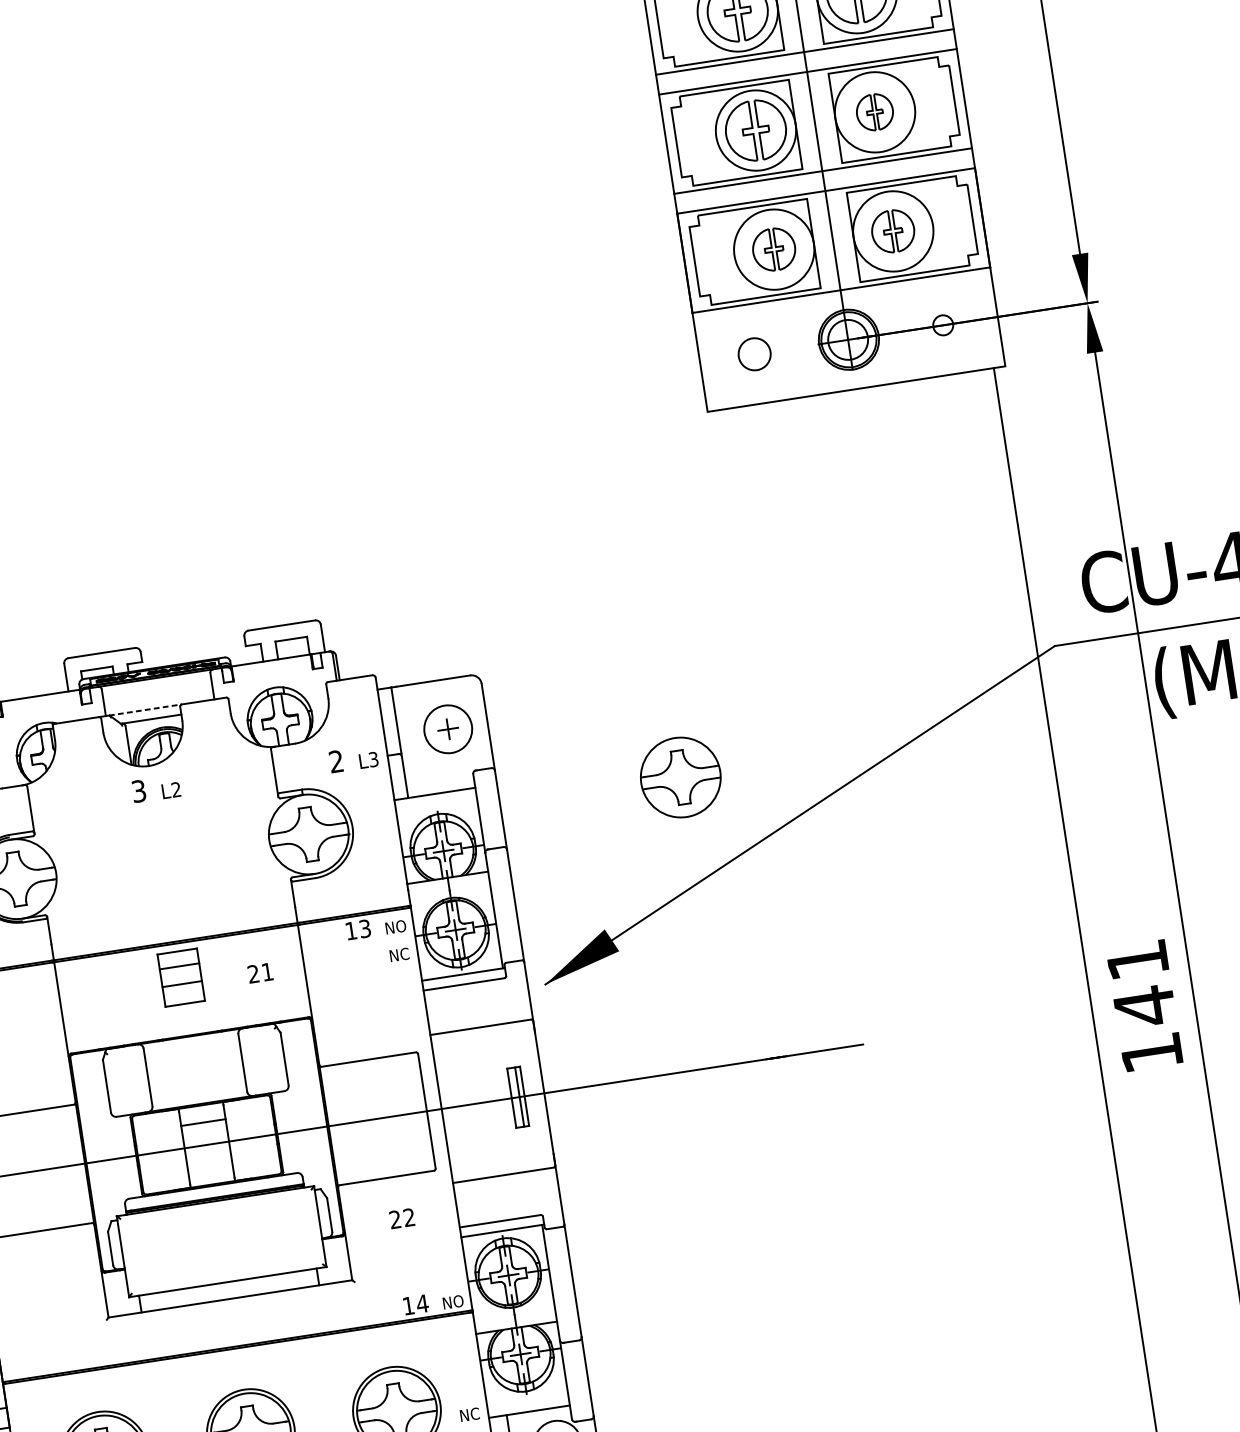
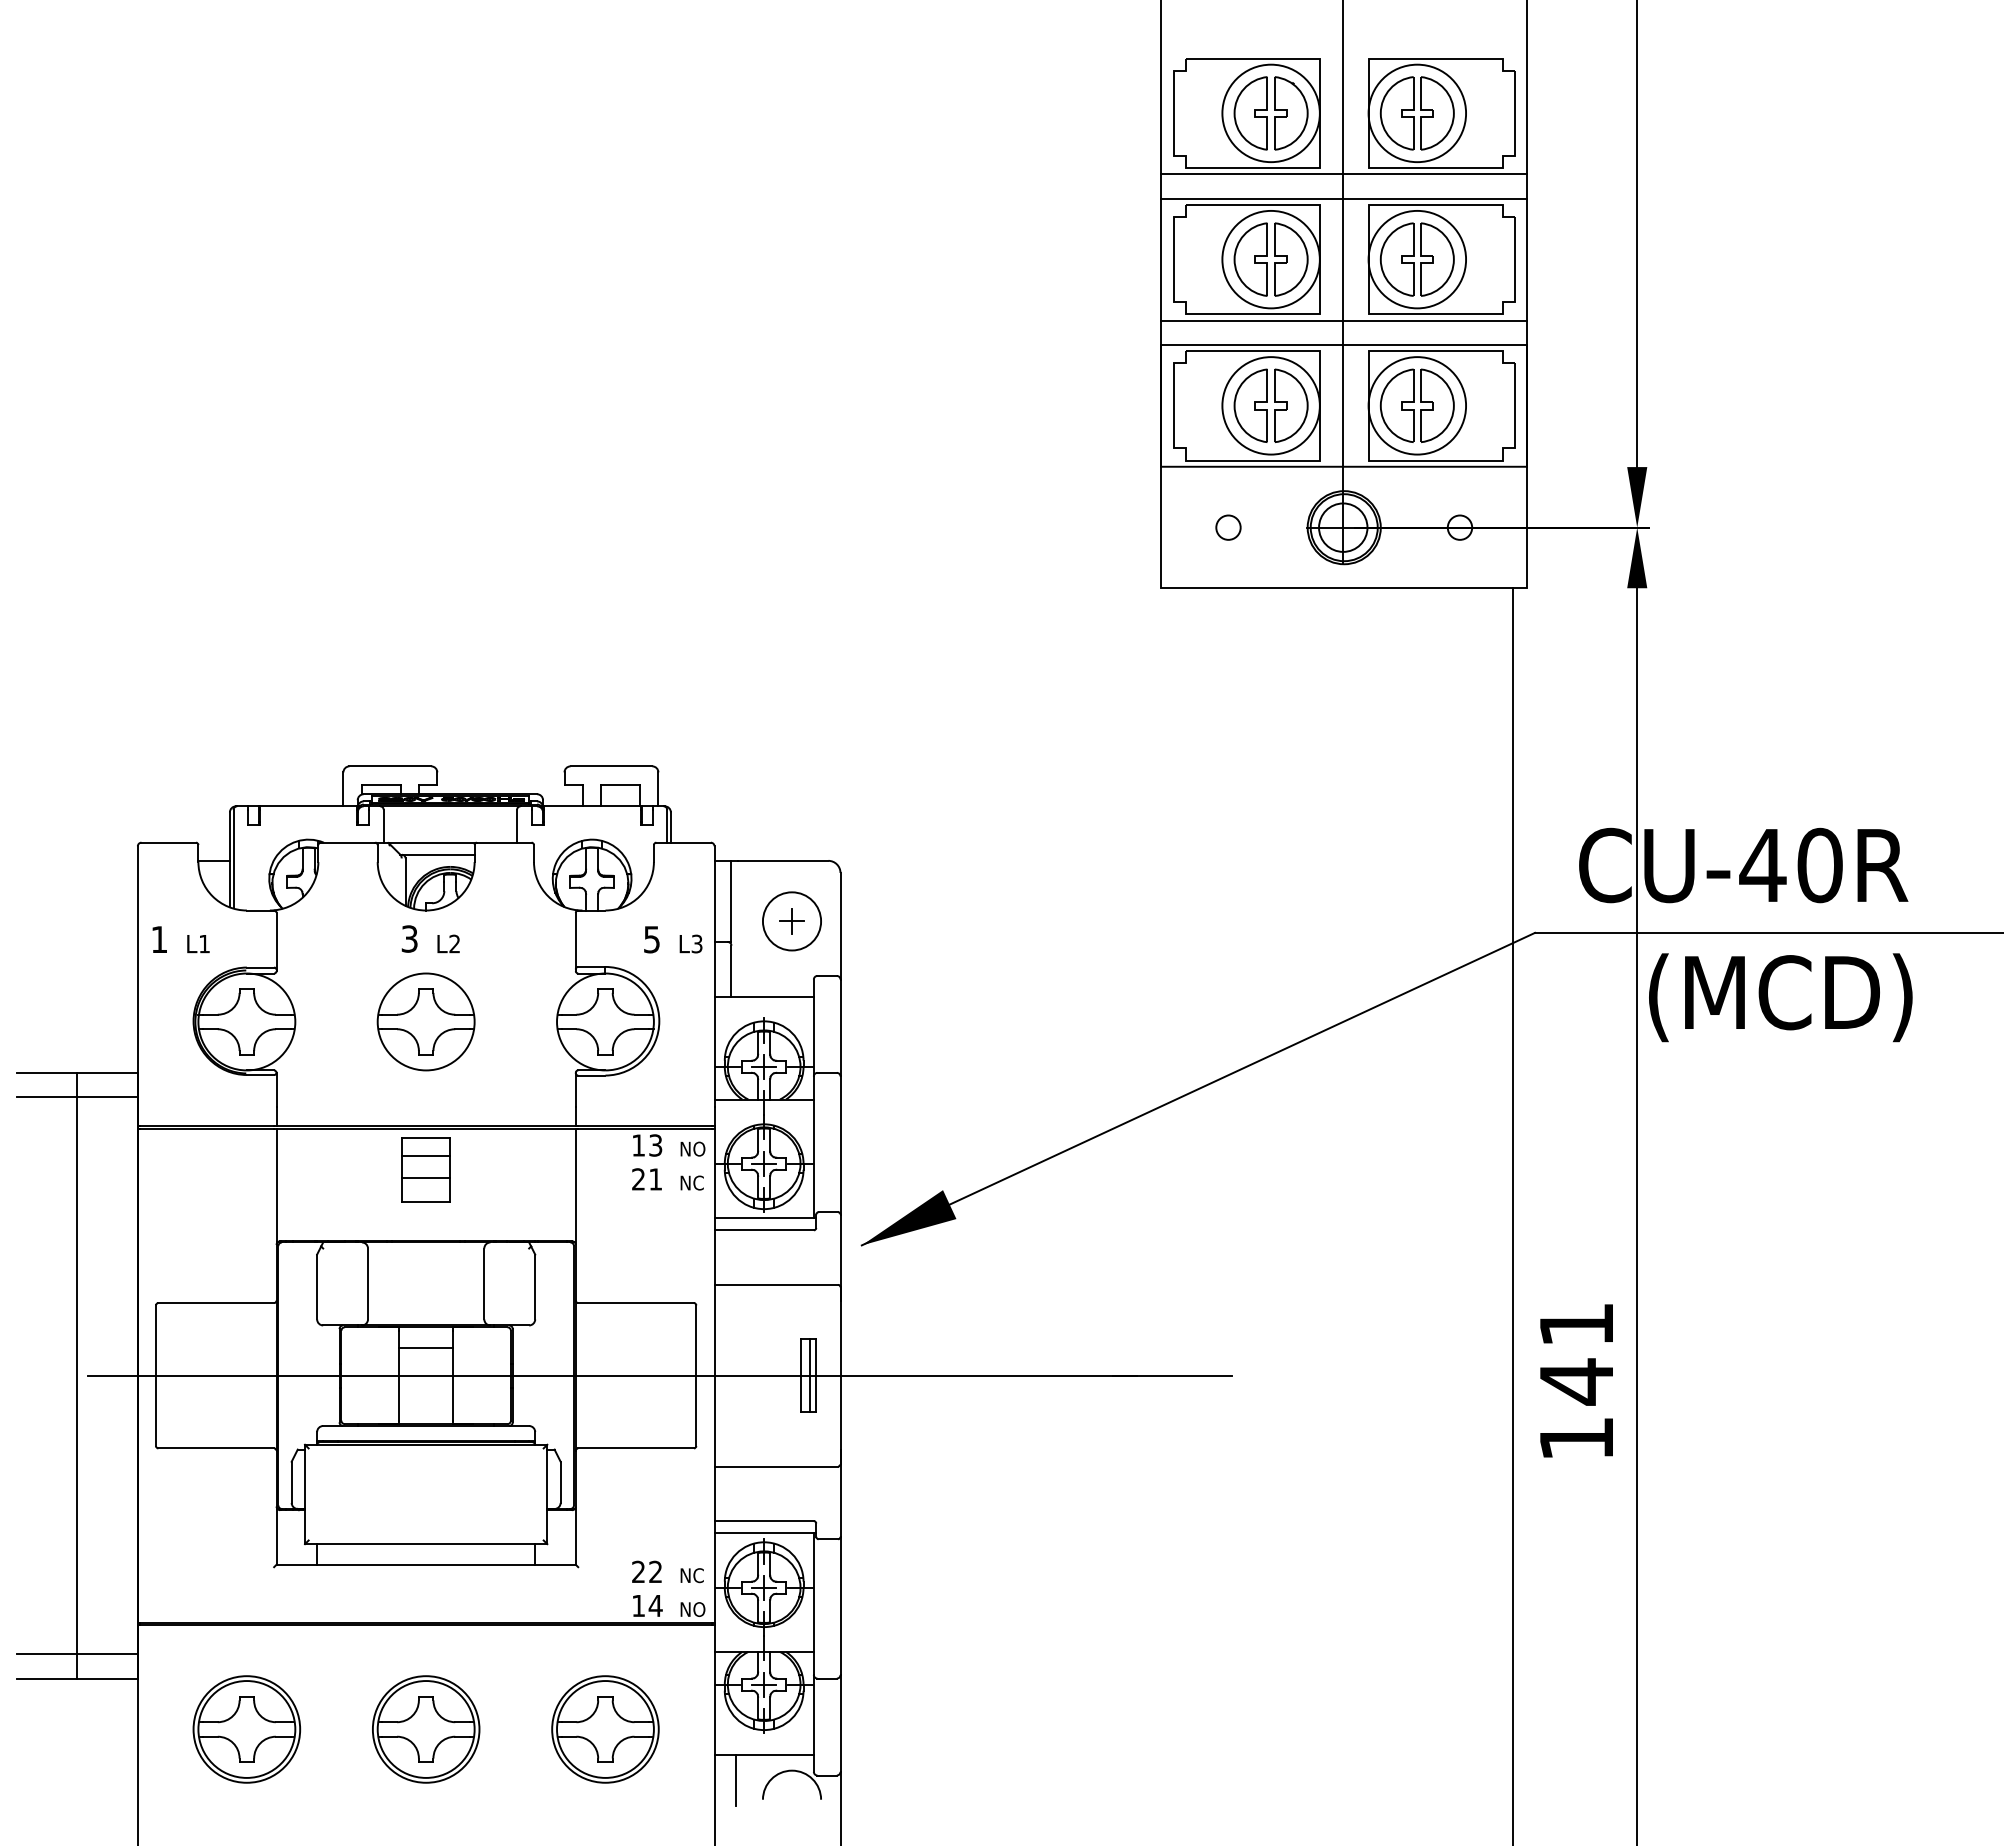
part: (874, 112) -> (1416, 259), size x1.67
part: (892, 231) -> (1416, 405), size x1.43
part: (773, 249) -> (1270, 405), size x1.43
circle: (754, 354) -> (1228, 527), size x0.62
line: (145, 709) -> (432, 842), dashed -> solid
text: (336, 761) -> (651, 939), 2 -> 5
part: (680, 777) -> (425, 1021), moved
text: (260, 973) -> (646, 1179), moved
text: (401, 1218) -> (646, 1571), moved
text: (469, 1414) -> (691, 1575), moved

